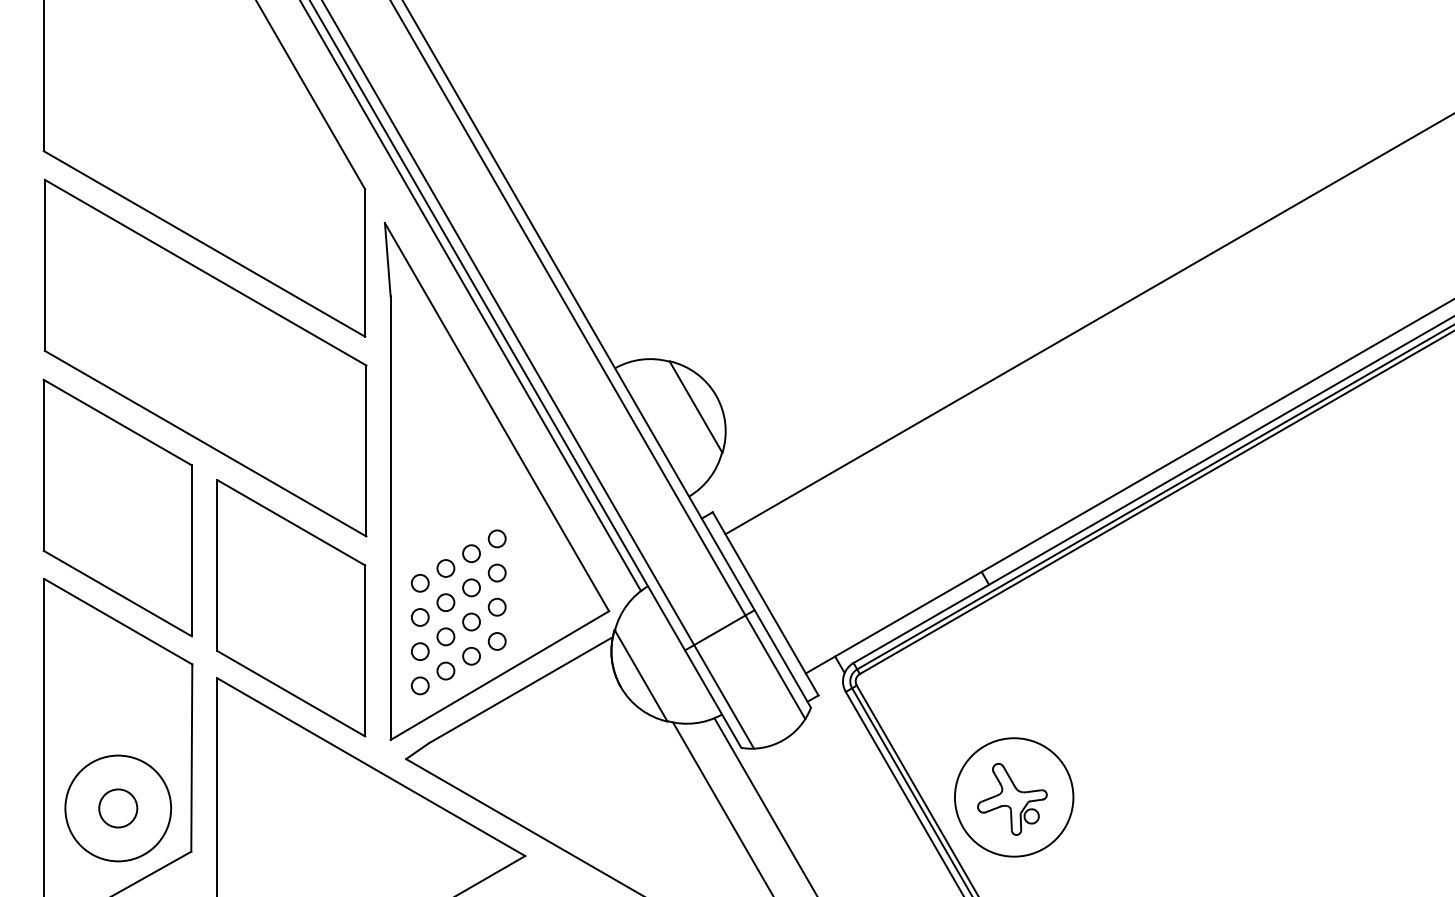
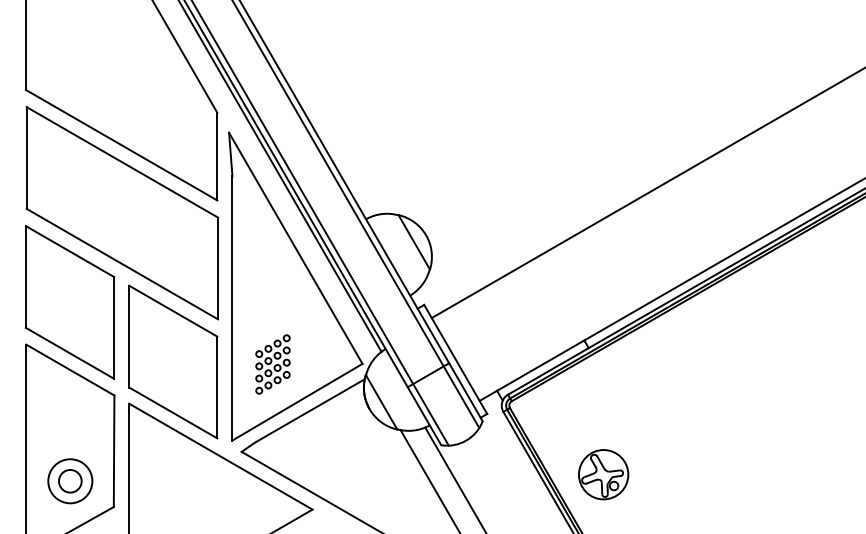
part: (457, 612) -> (272, 364), size x0.6
circle: (1013, 797) -> (603, 474), size x0.7
circle: (116, 807) -> (69, 480), size x0.7

